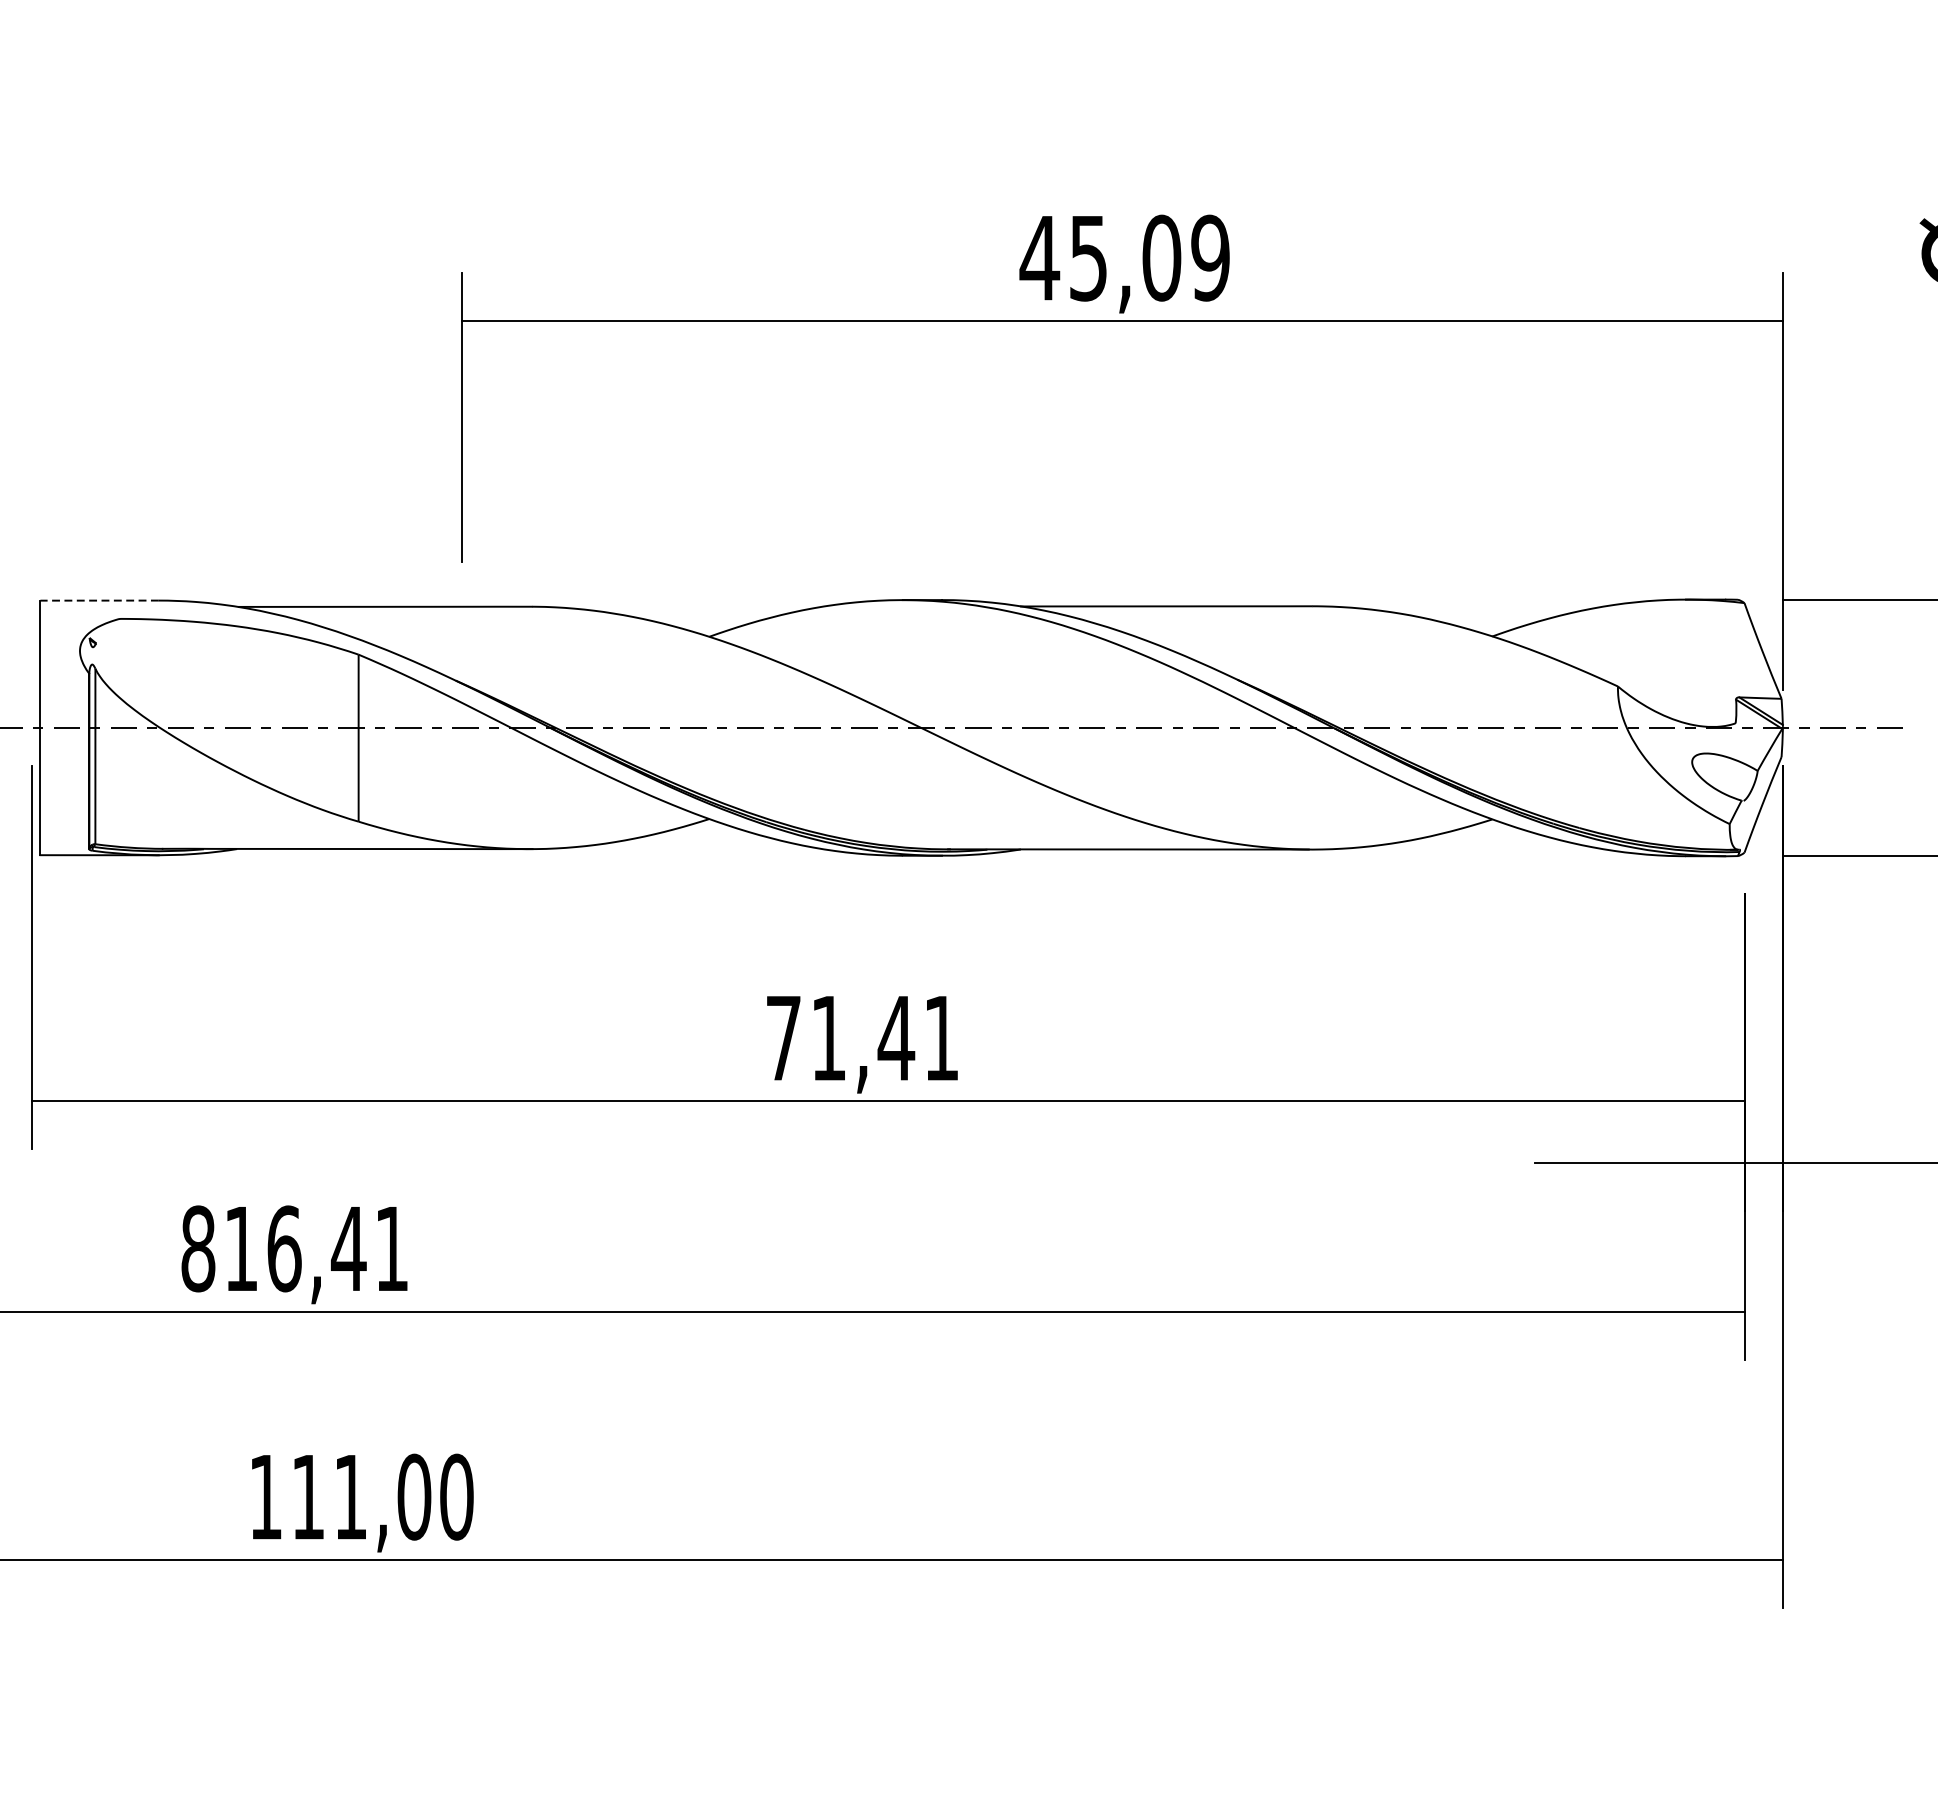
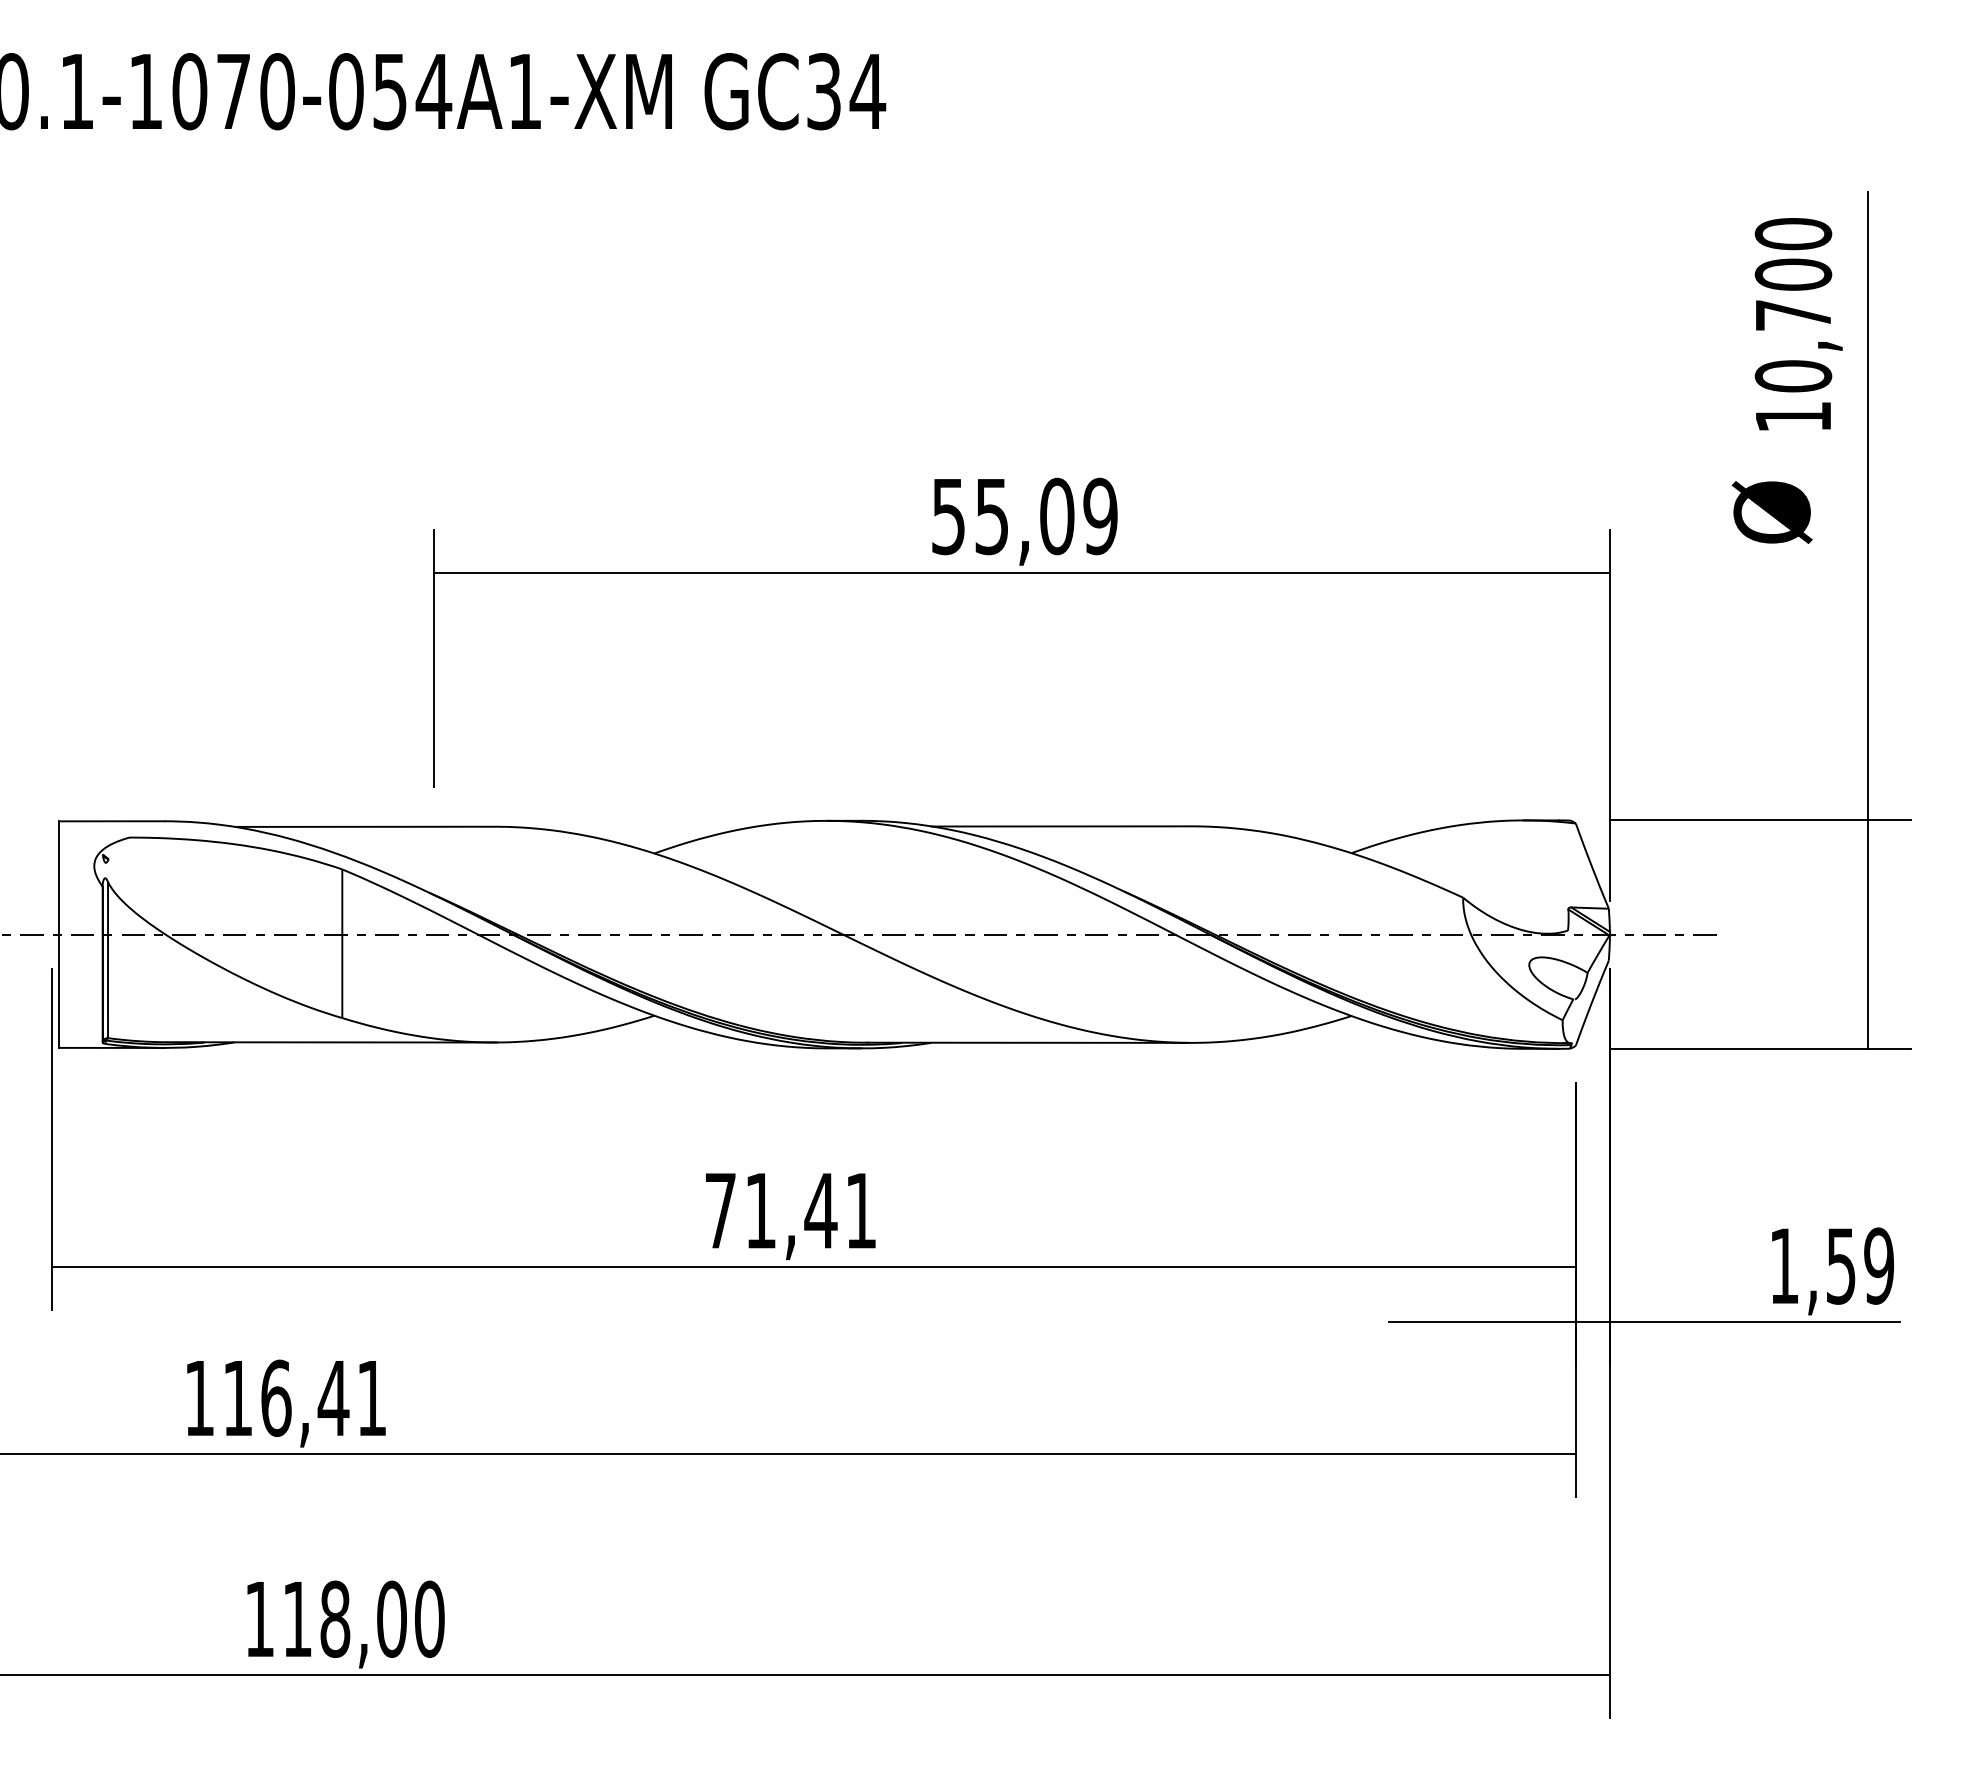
text: (1039, 259) -> (948, 517), 45,09 -> 55,09
line: (99, 600) -> (111, 821), dashed -> solid
text: (198, 1249) -> (199, 1398), 816,41 -> 116,41
text: (350, 1496) -> (335, 1618), 111,00 -> 118,00

